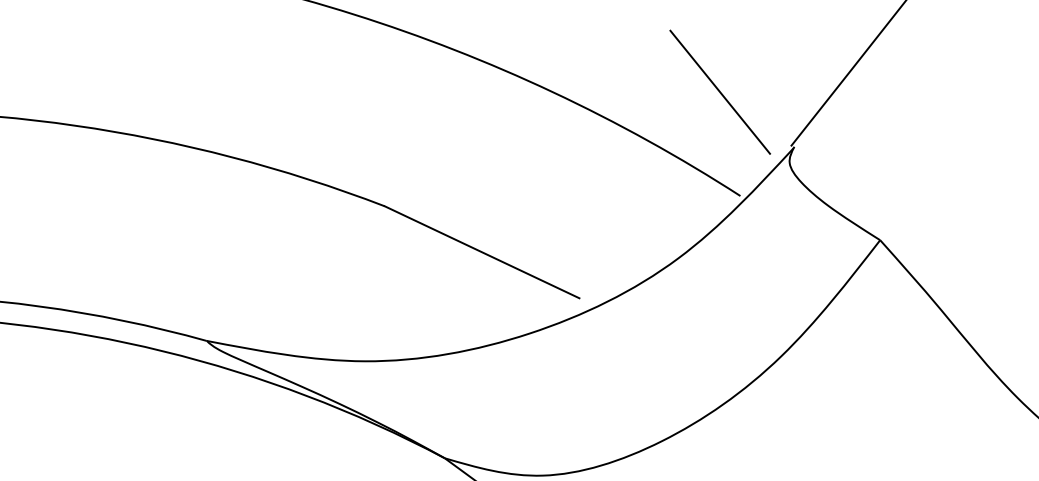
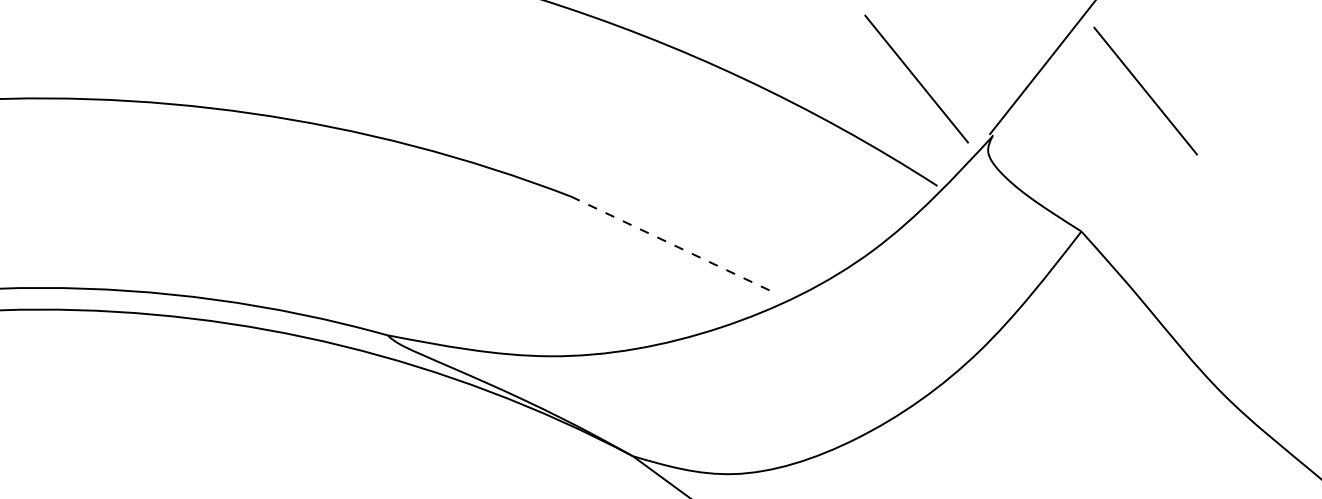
line: (942, 103) -> (1145, 90), added
line: (482, 251) -> (671, 243), solid -> dashed

